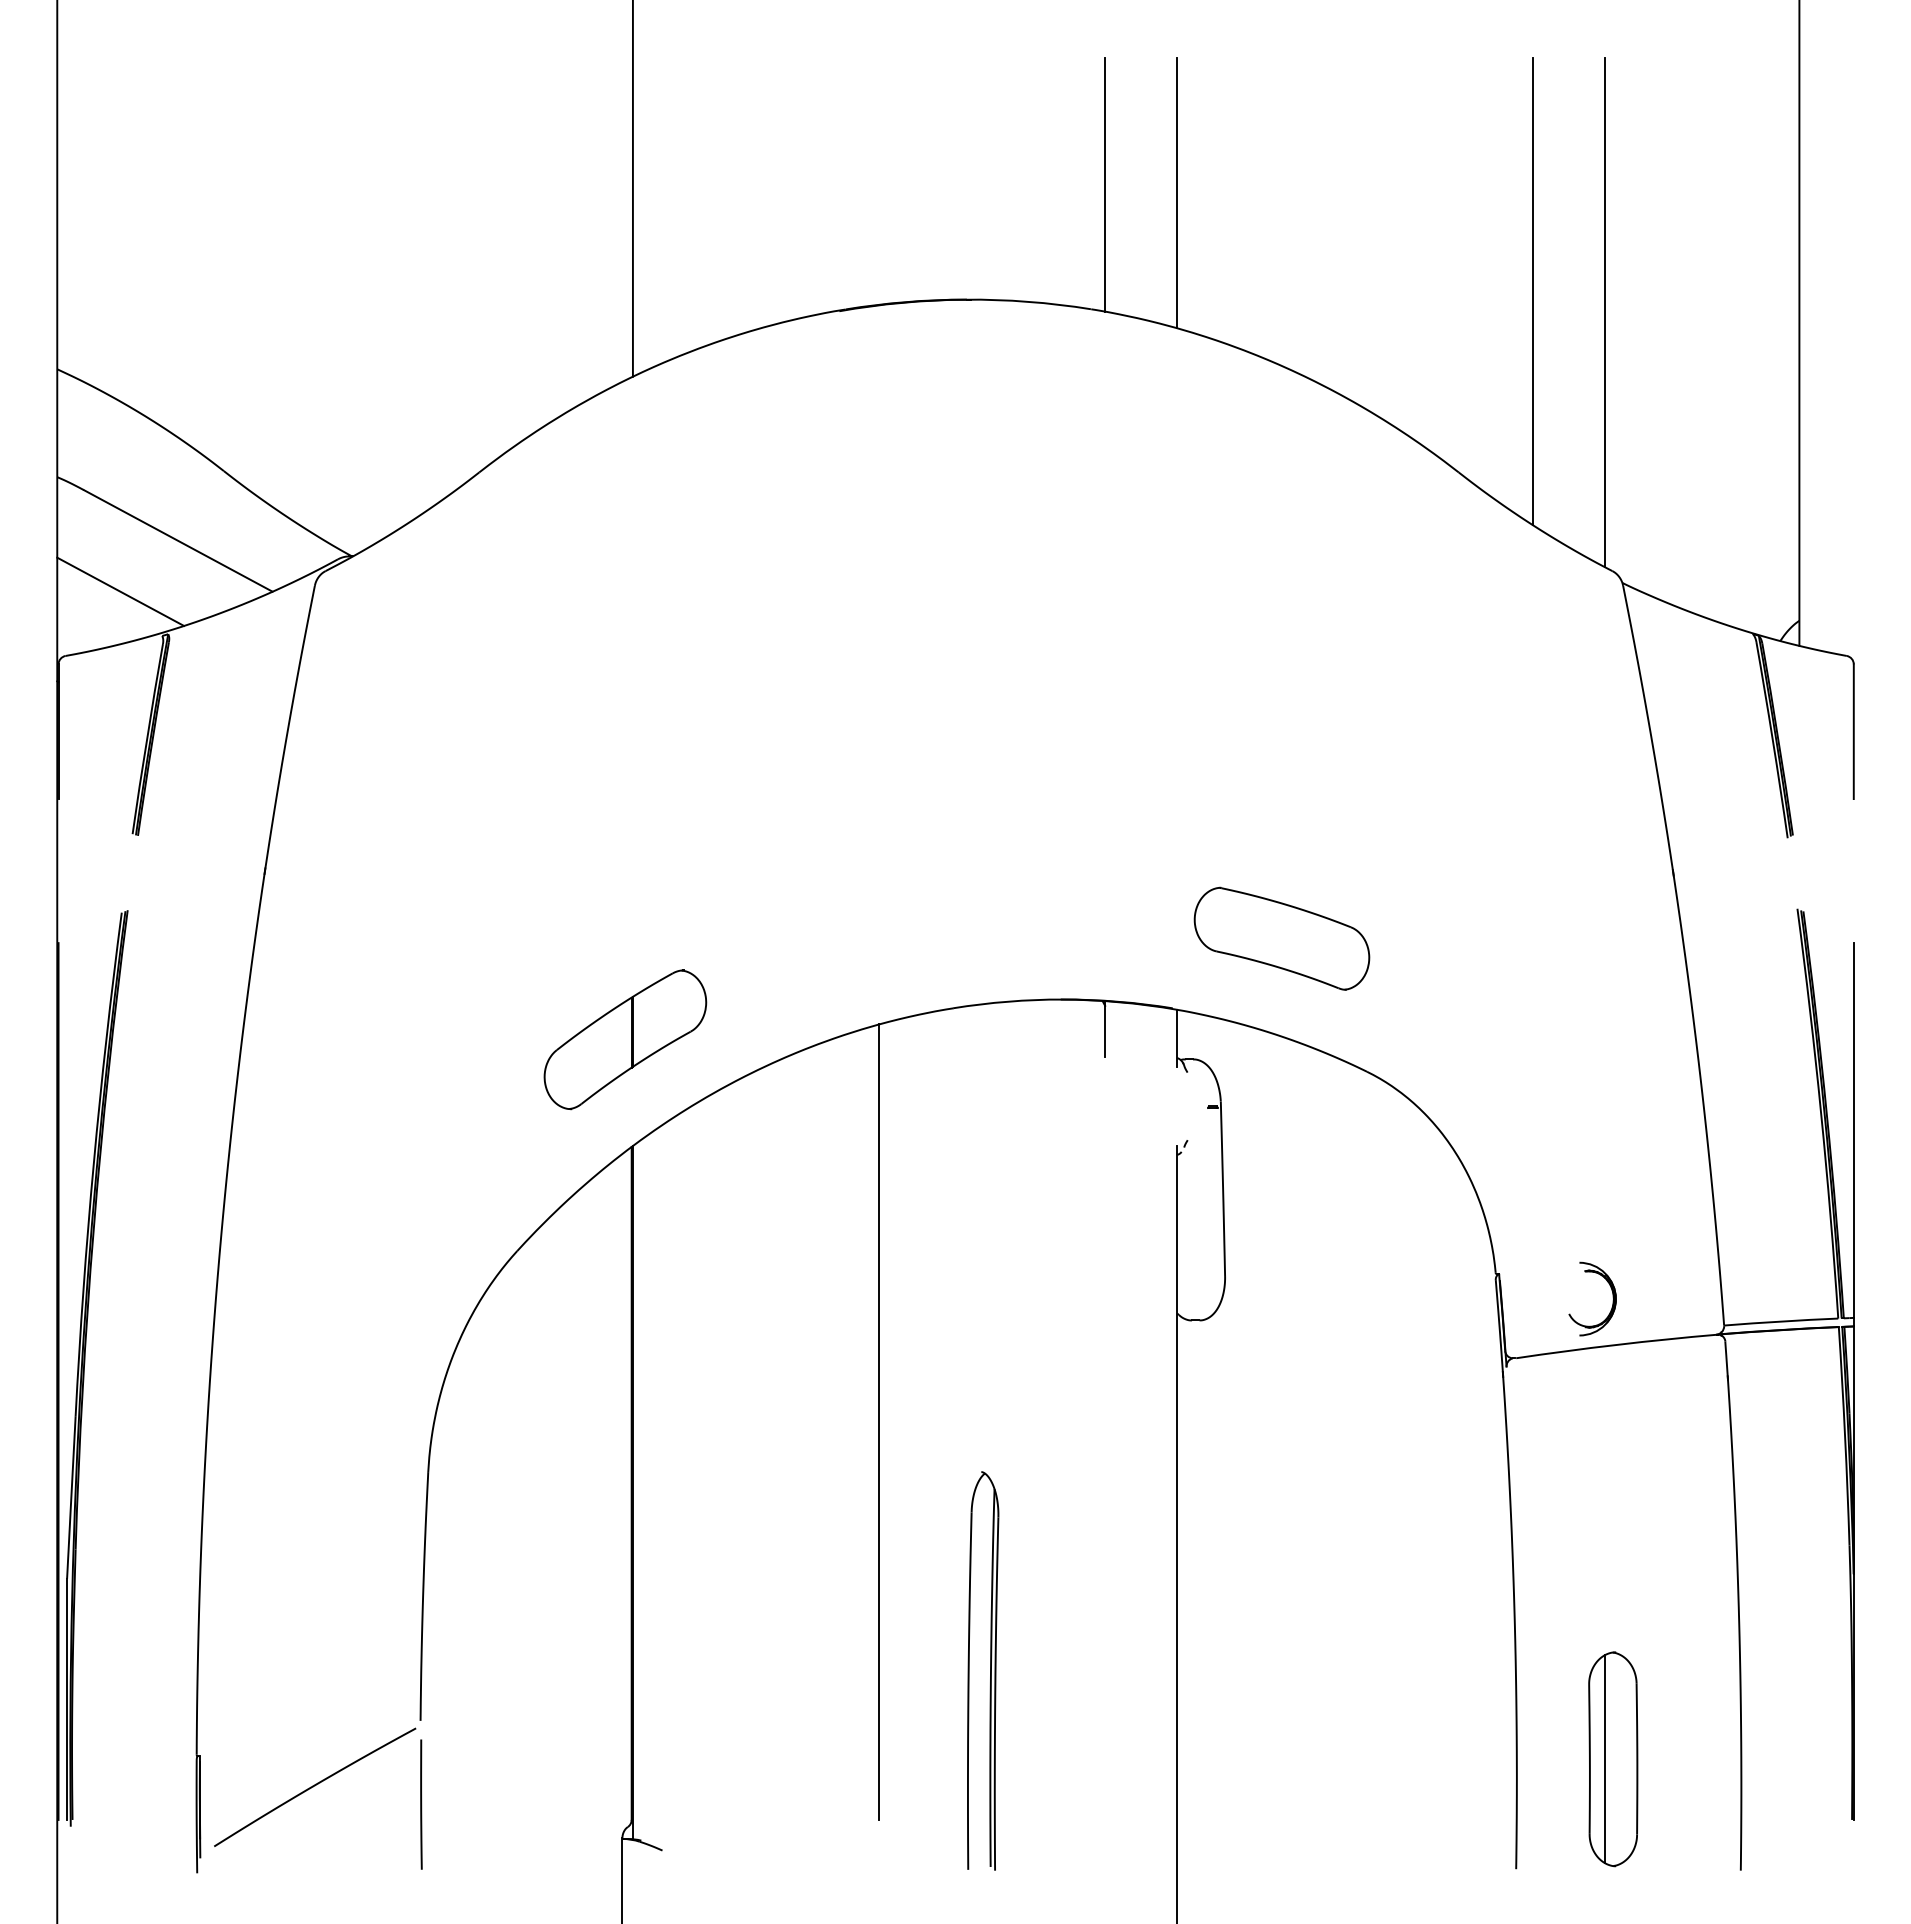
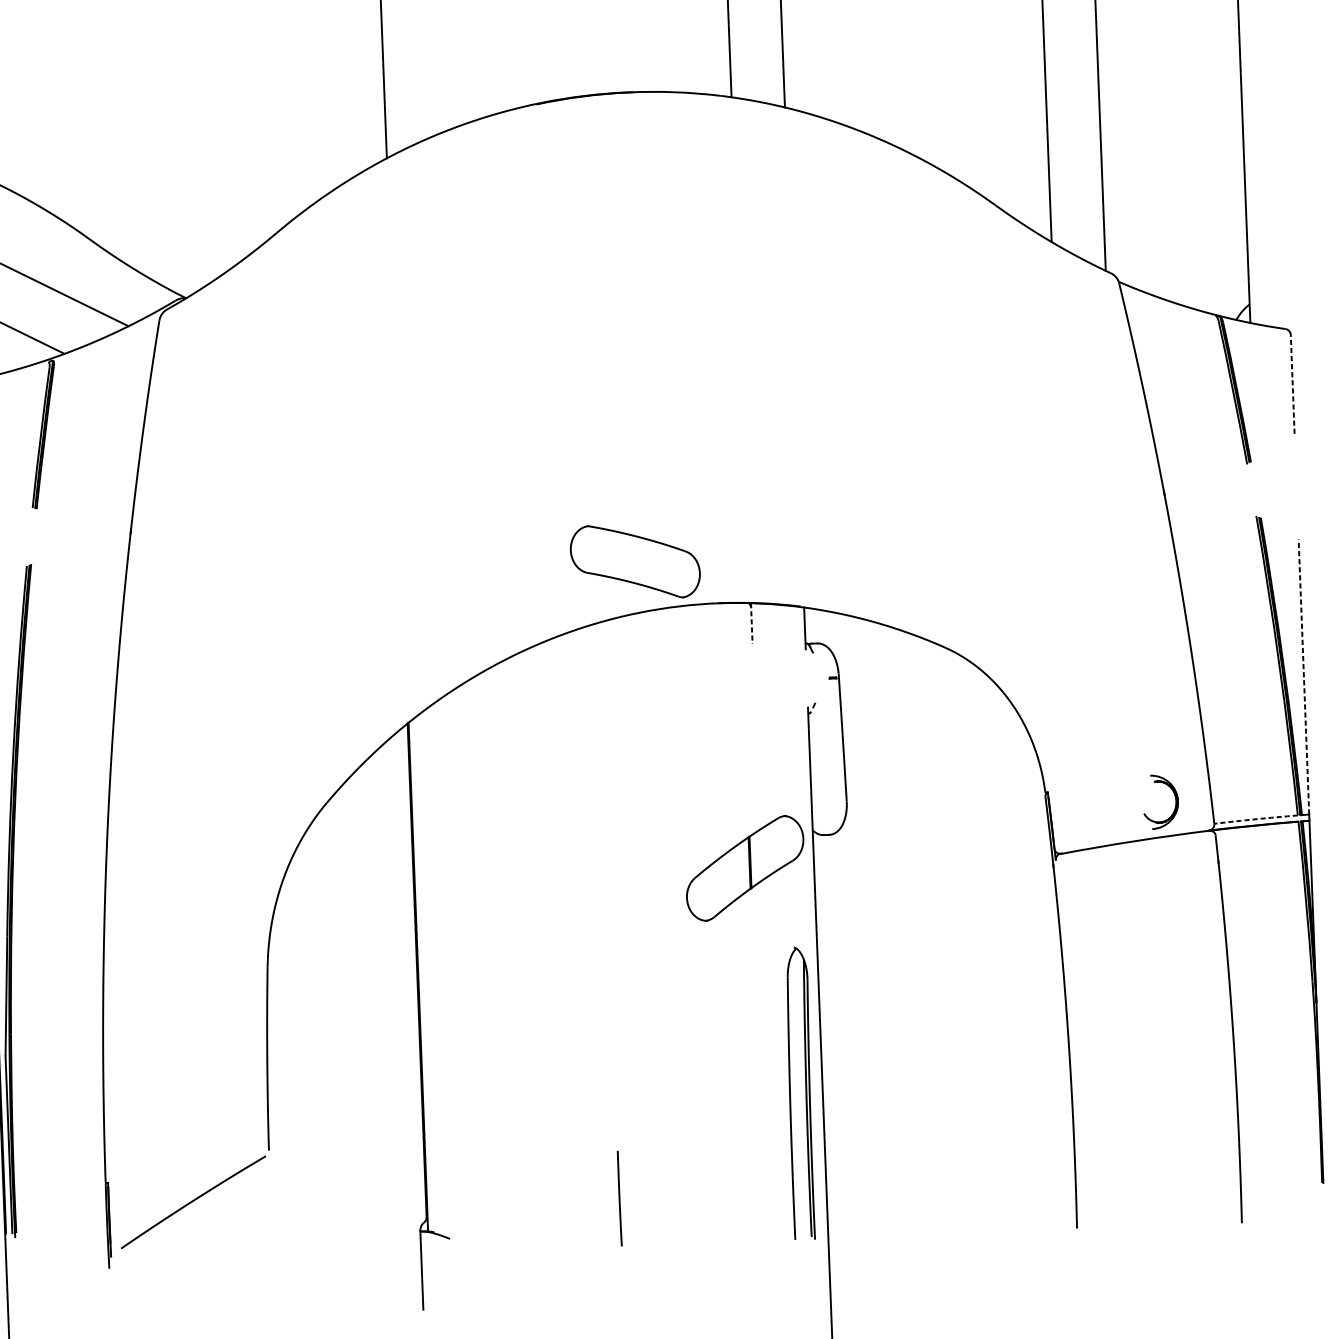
line: (1853, 731) -> (1292, 384), solid -> dashed
part: (1281, 938) -> (634, 561), moved
line: (1105, 1028) -> (752, 623), solid -> dashed
part: (625, 1039) -> (745, 868), moved
line: (1853, 1129) -> (1303, 676), solid -> dashed
part: (1612, 1297) -> (1175, 800), moved
arc: (1781, 1321) -> (1256, 819), solid -> dashed
line: (879, 1421) -> (597, 918), removed
part: (990, 1670) -> (806, 1092), moved
part: (1613, 1759) -> (1145, 1145), removed
line: (421, 1804) -> (619, 1198), moved

